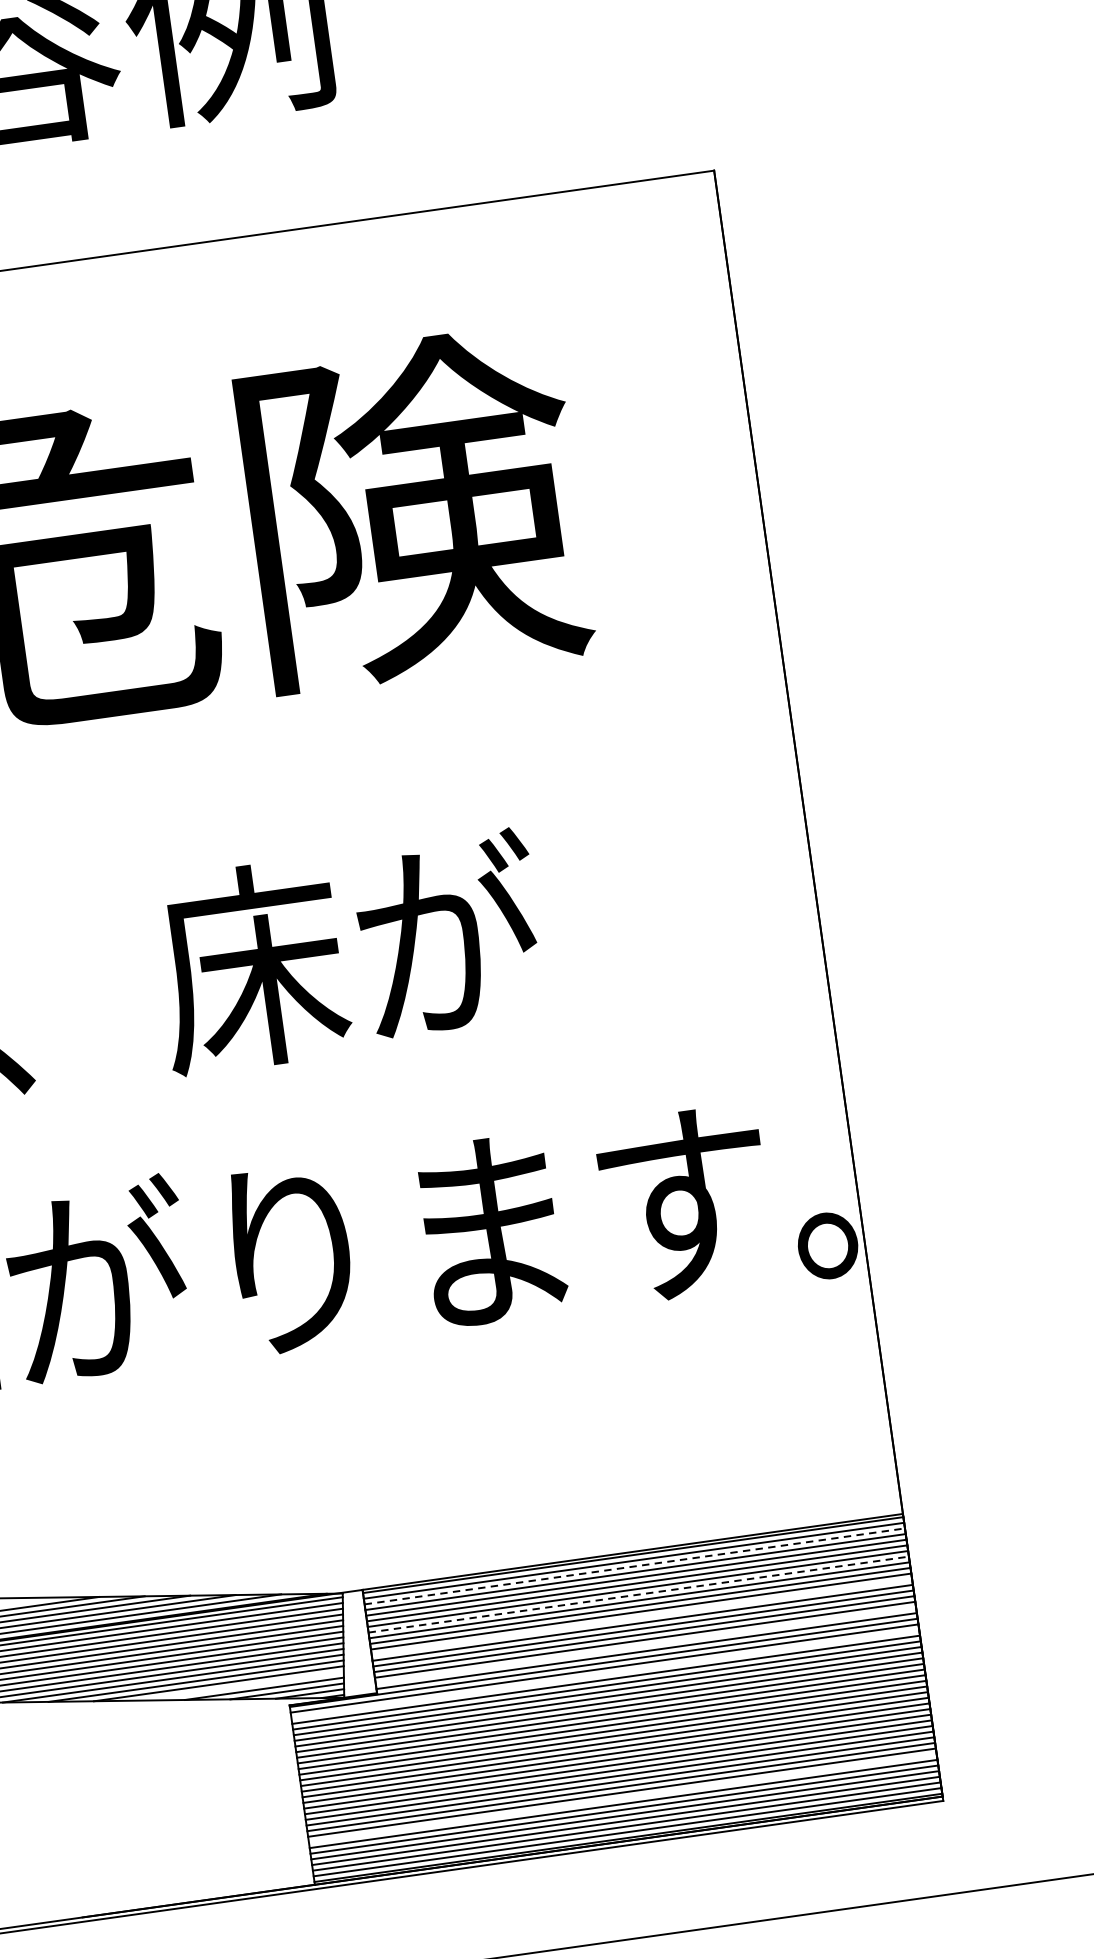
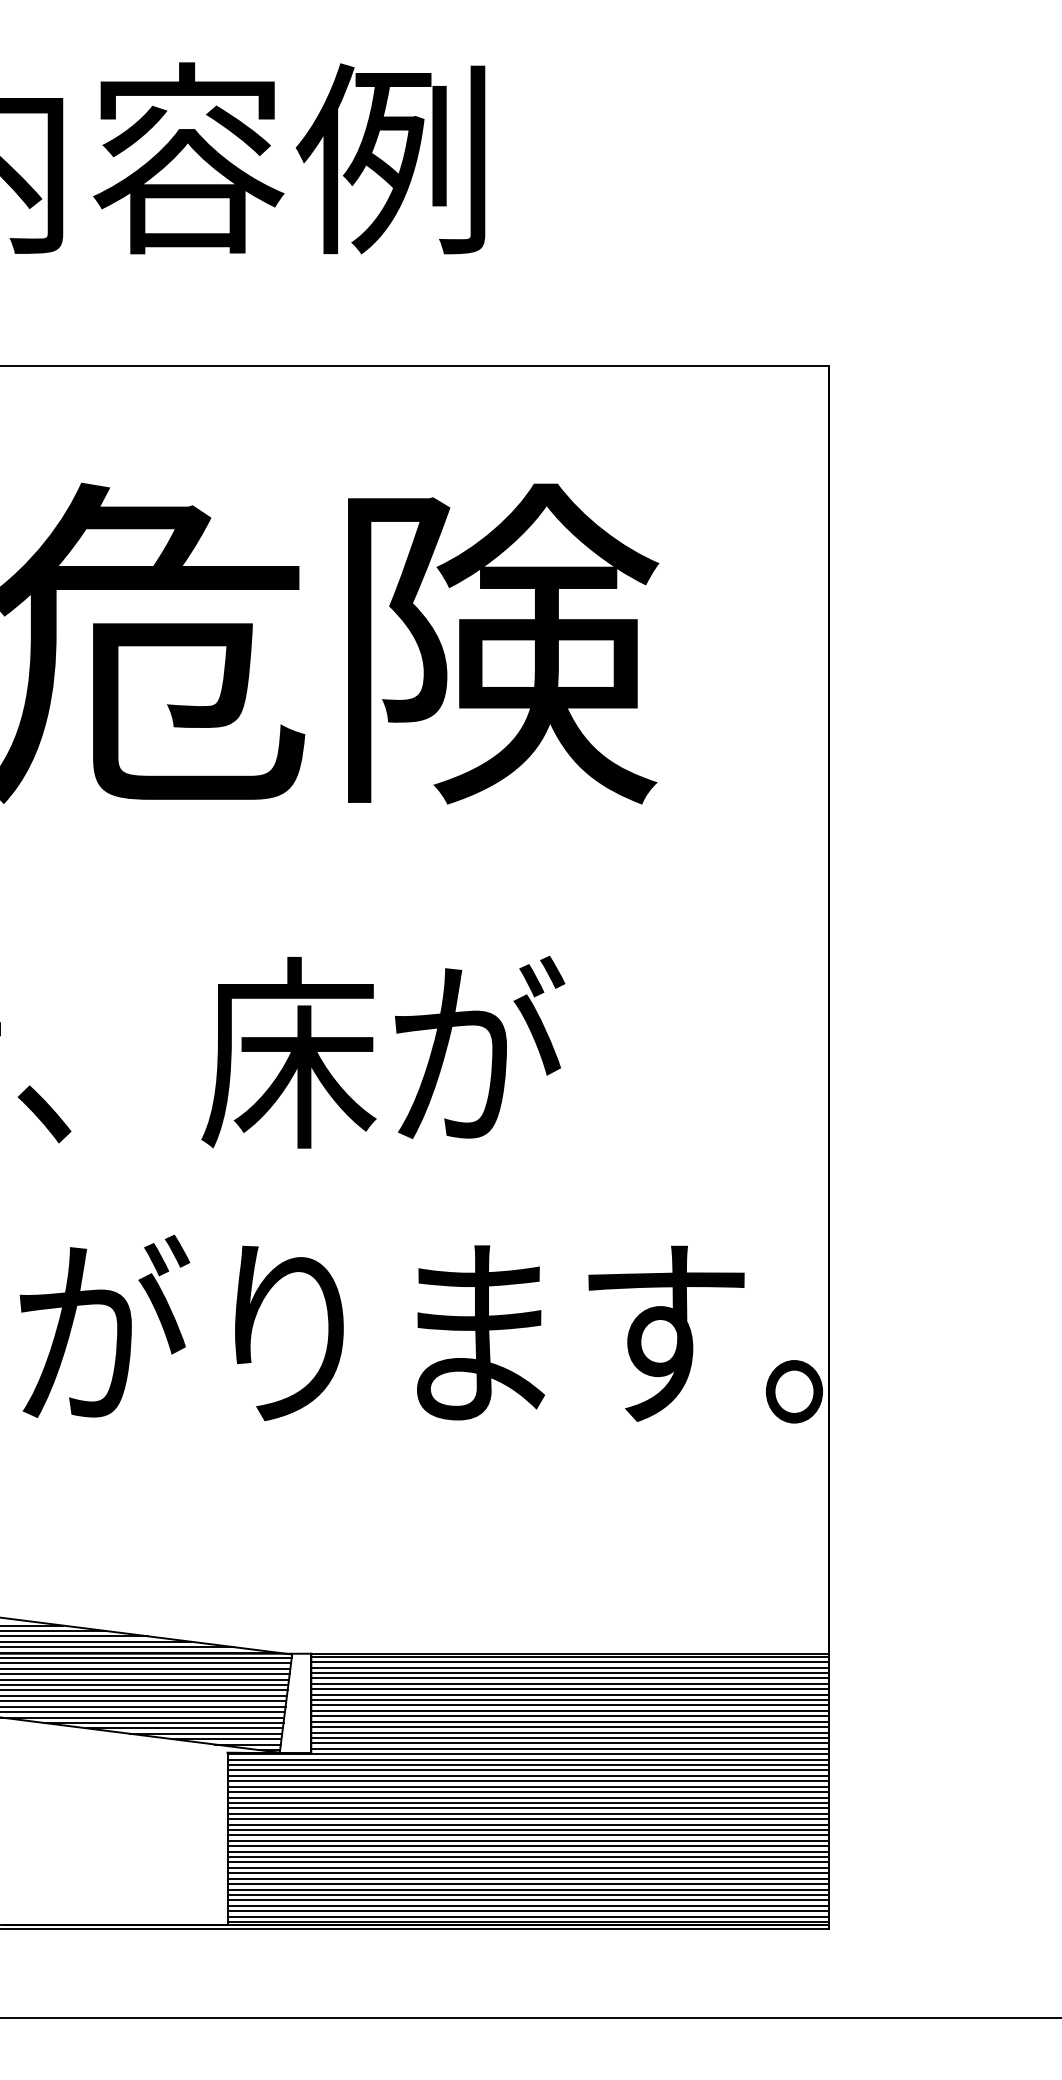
line: (634, 1566) -> (570, 1667), dashed -> solid
line: (638, 1594) -> (570, 1694), dashed -> solid
line: (642, 1617) -> (570, 1716), added
line: (646, 1645) -> (570, 1743), added
line: (605, 1674) -> (528, 1765), added
line: (241, 1686) -> (184, 1728), added
line: (622, 1798) -> (528, 1884), added

